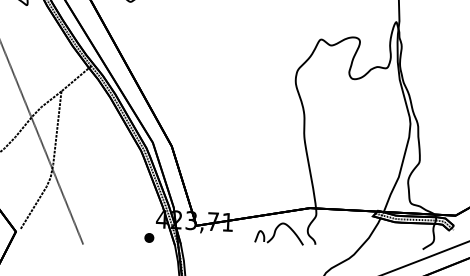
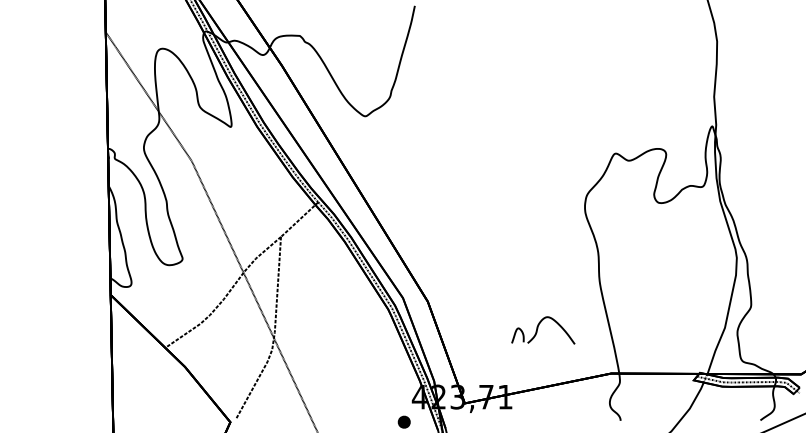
part: (279, 233) -> (543, 330), moved

